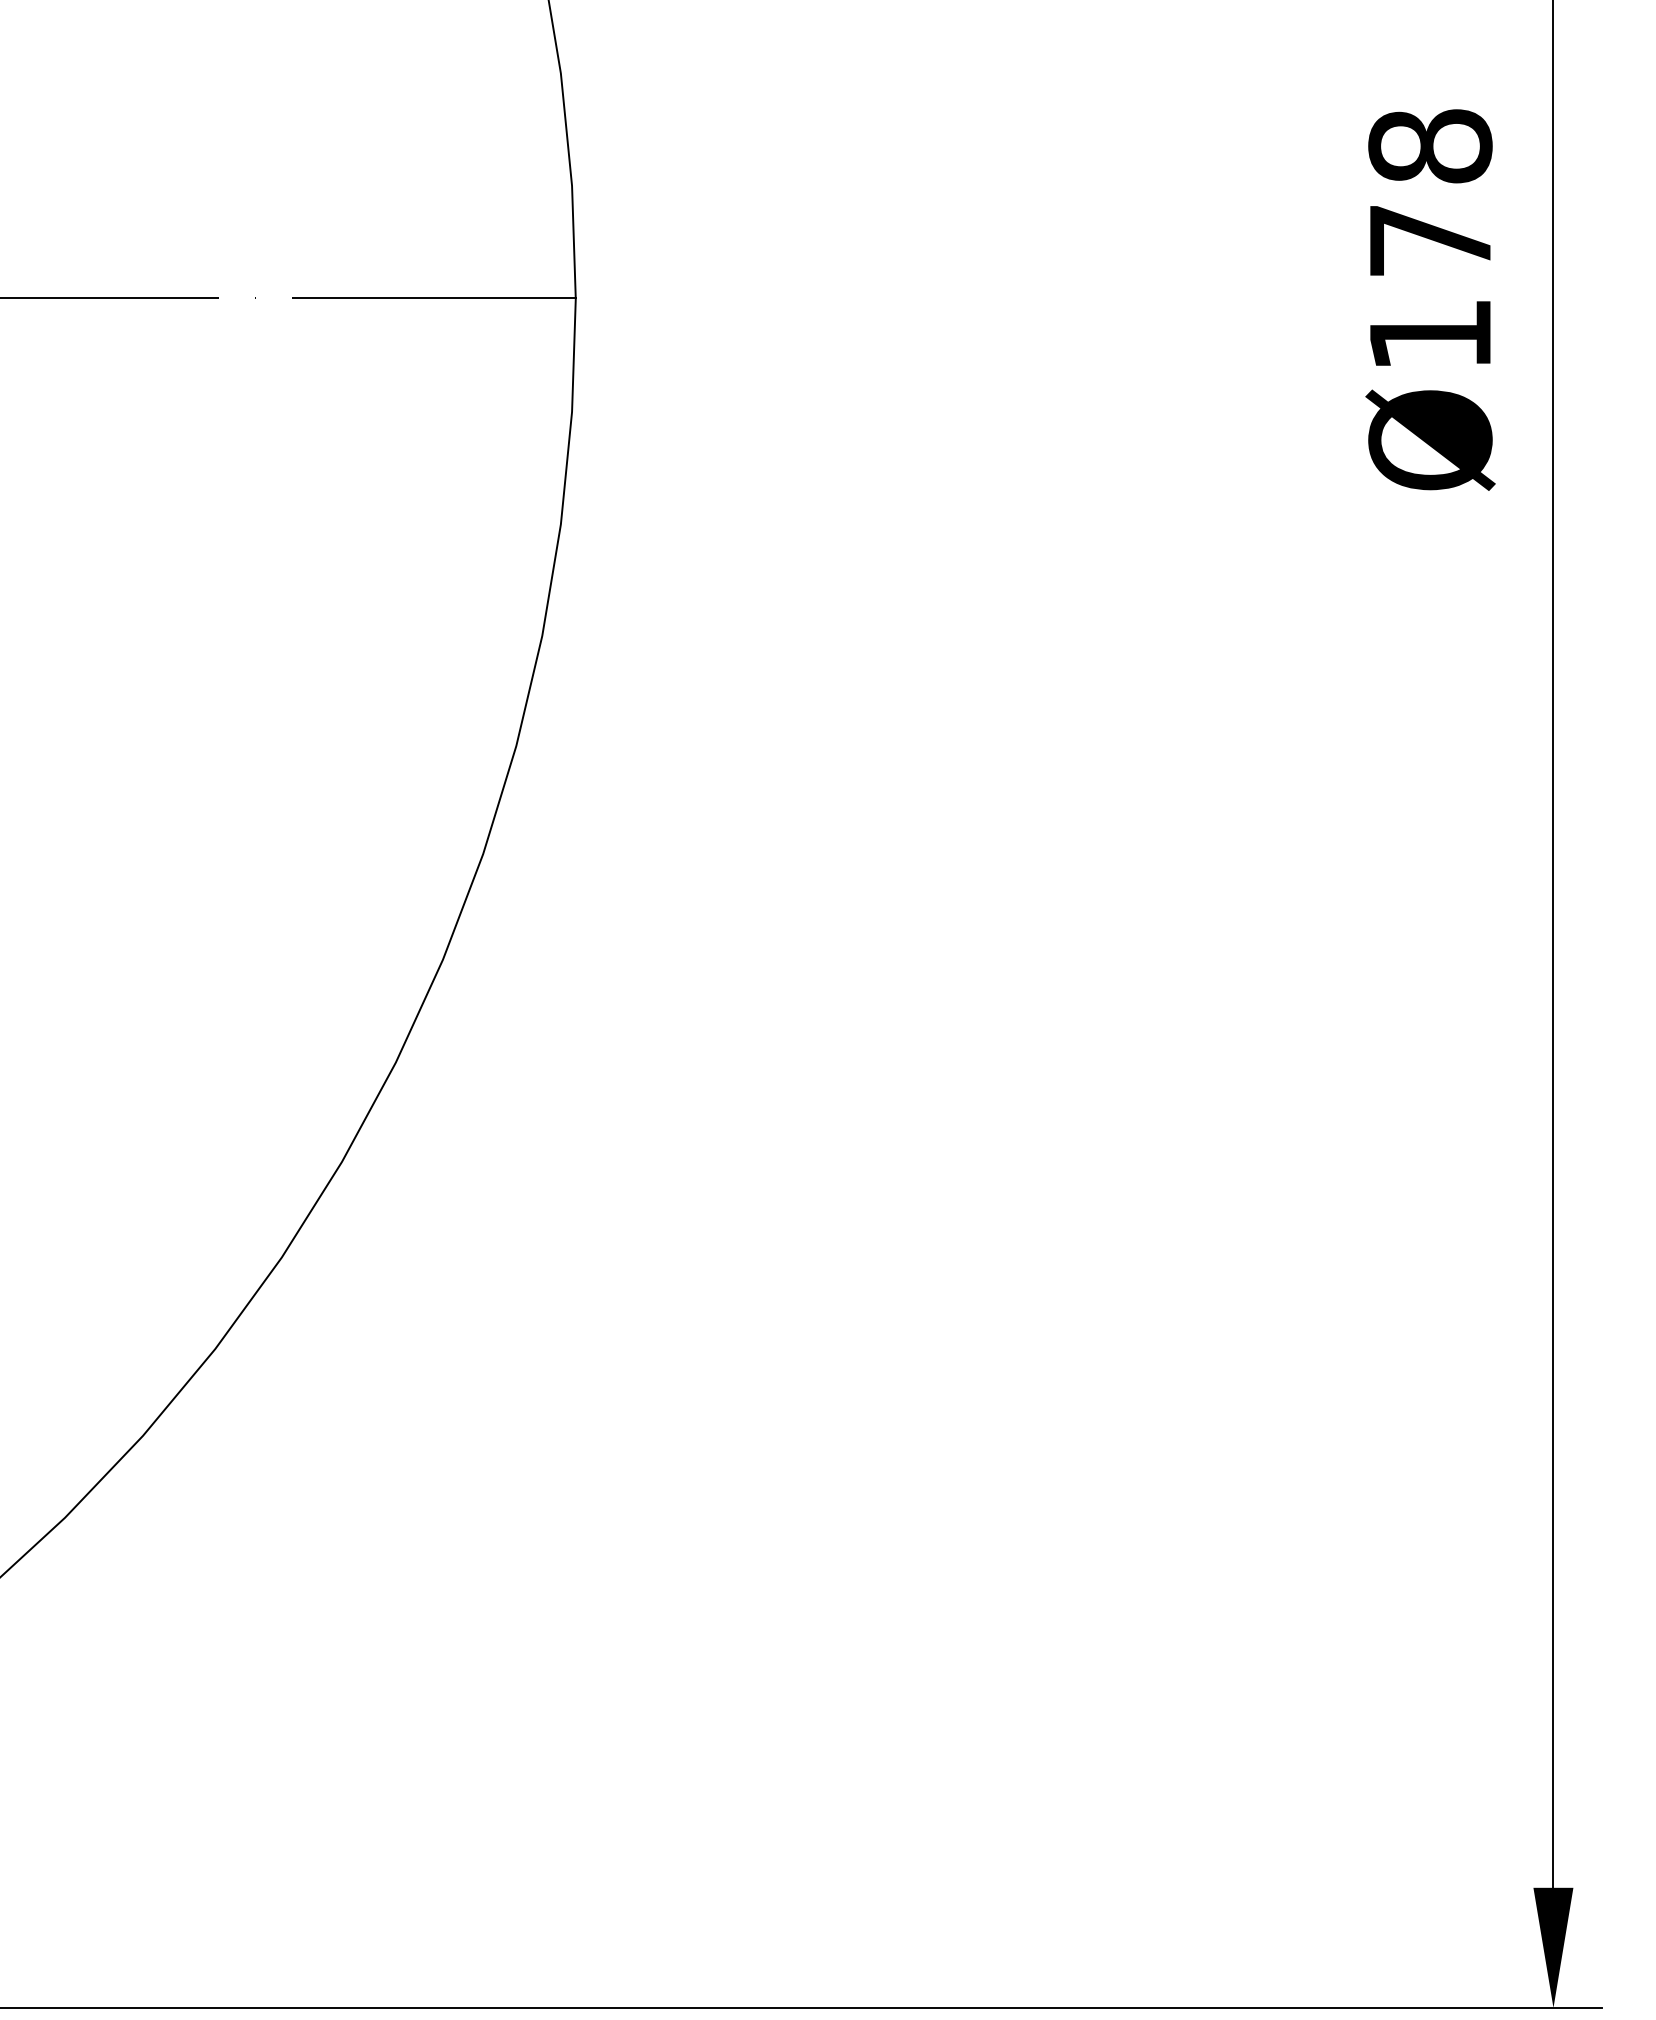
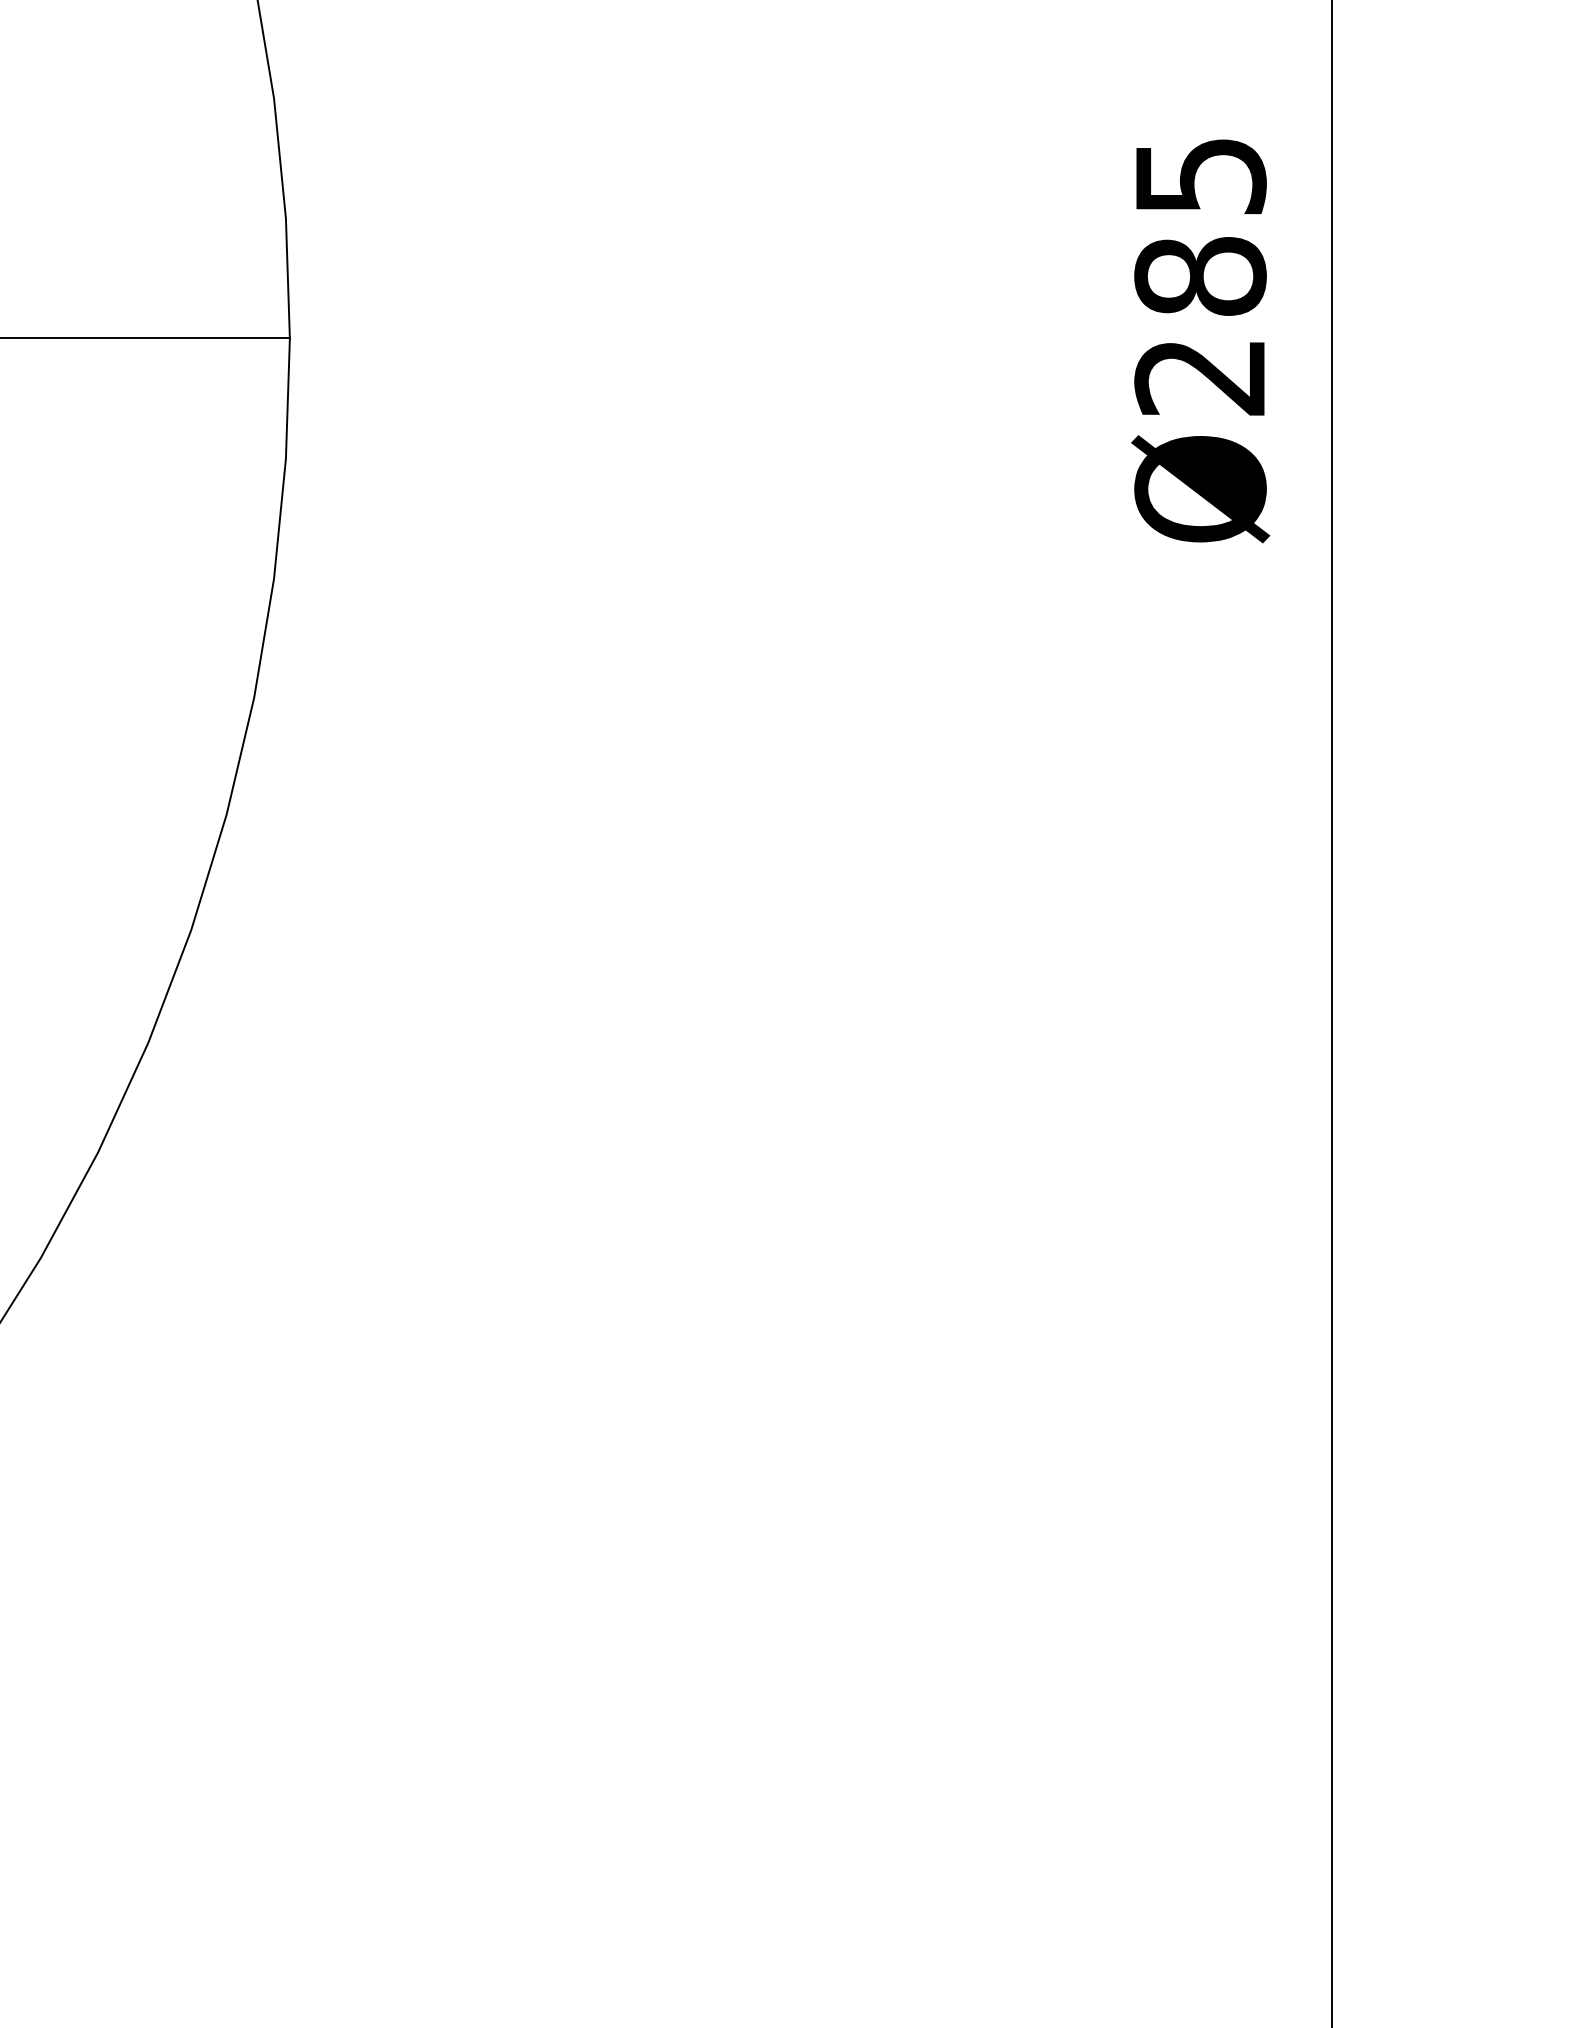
text: (1430, 240) -> (1200, 276), Ø178 -> Ø285

